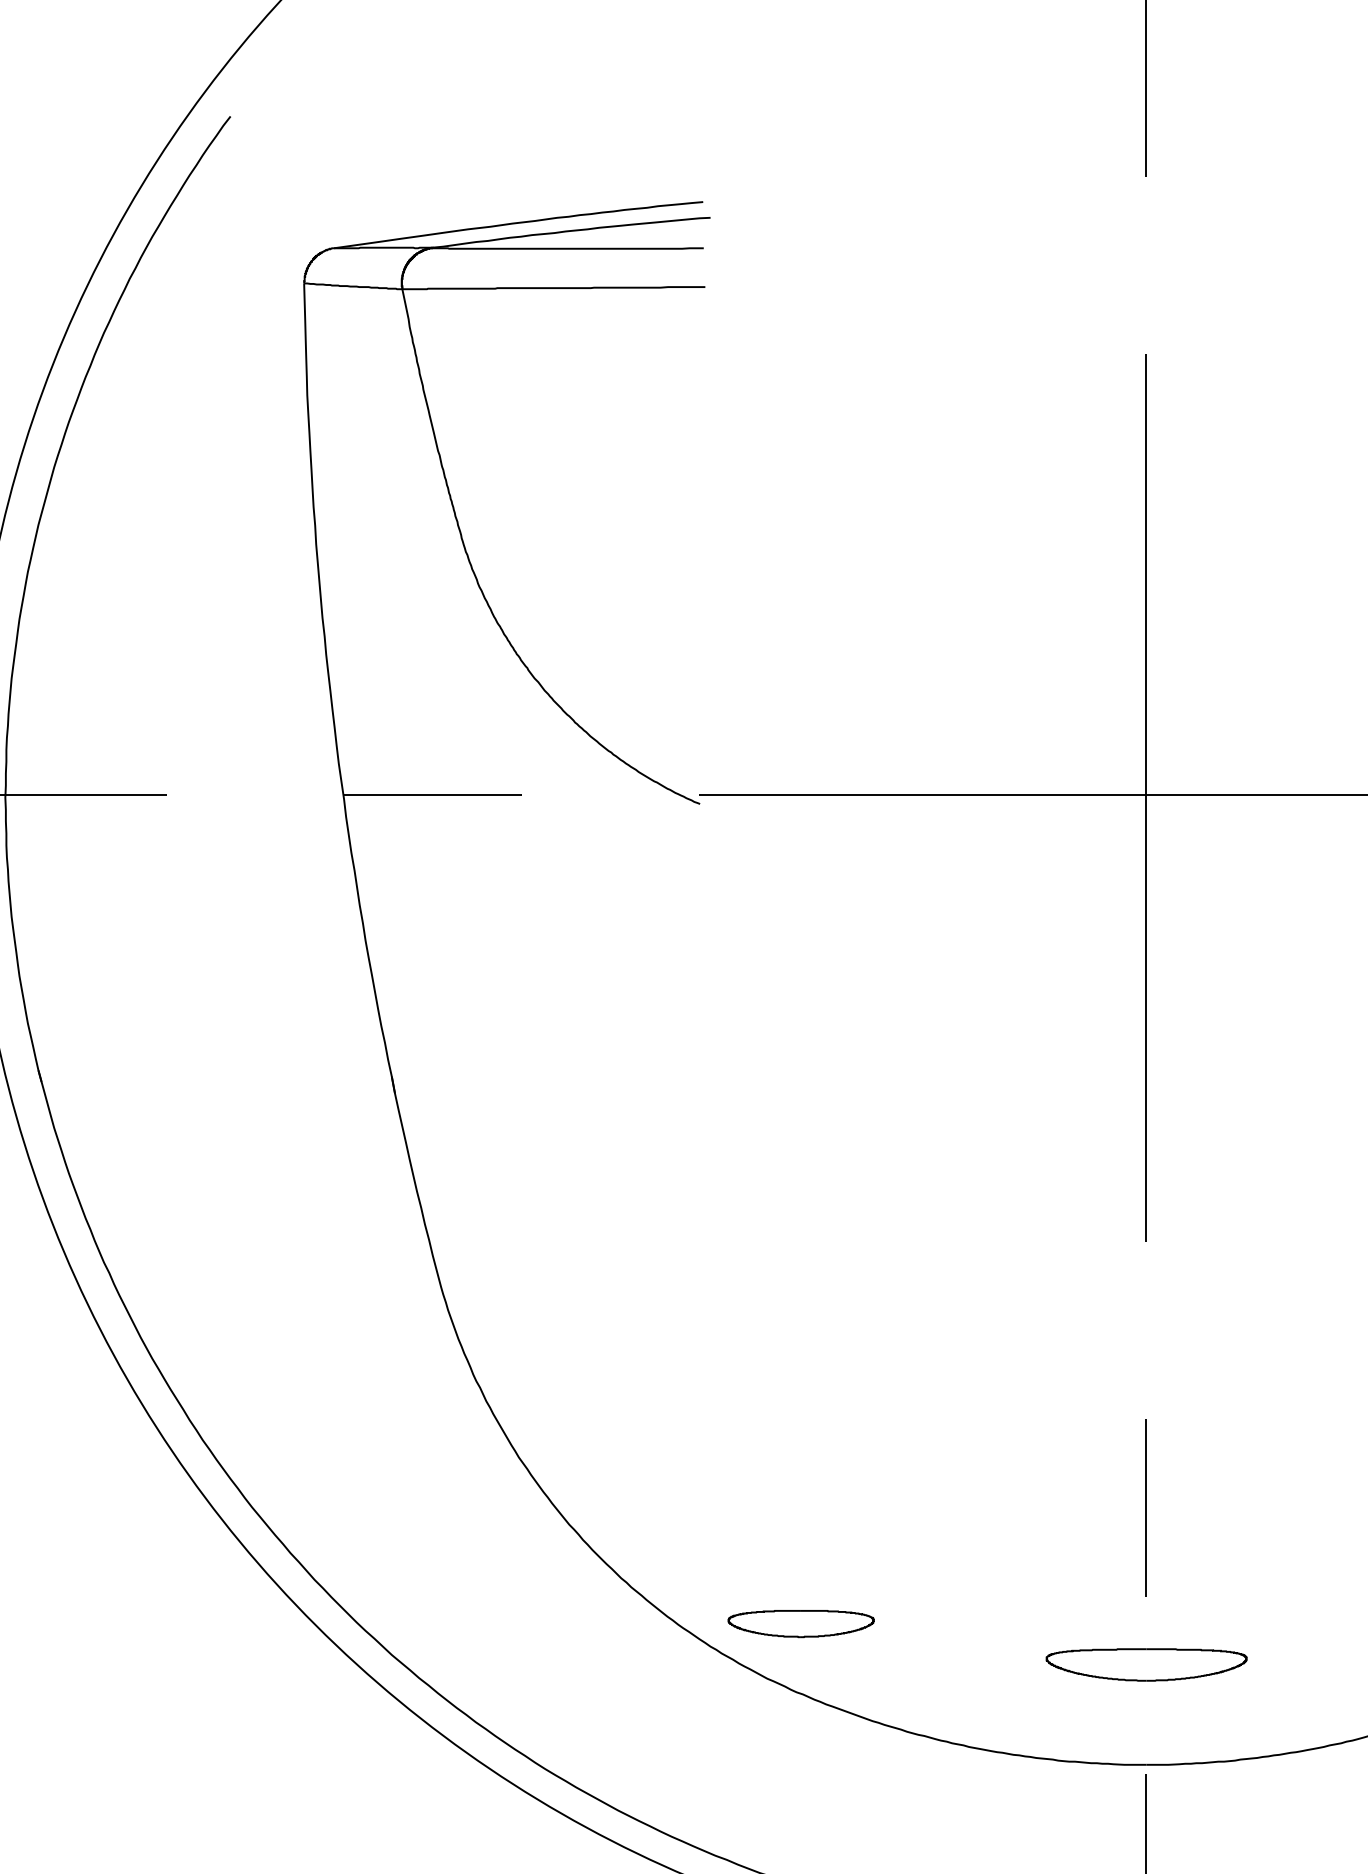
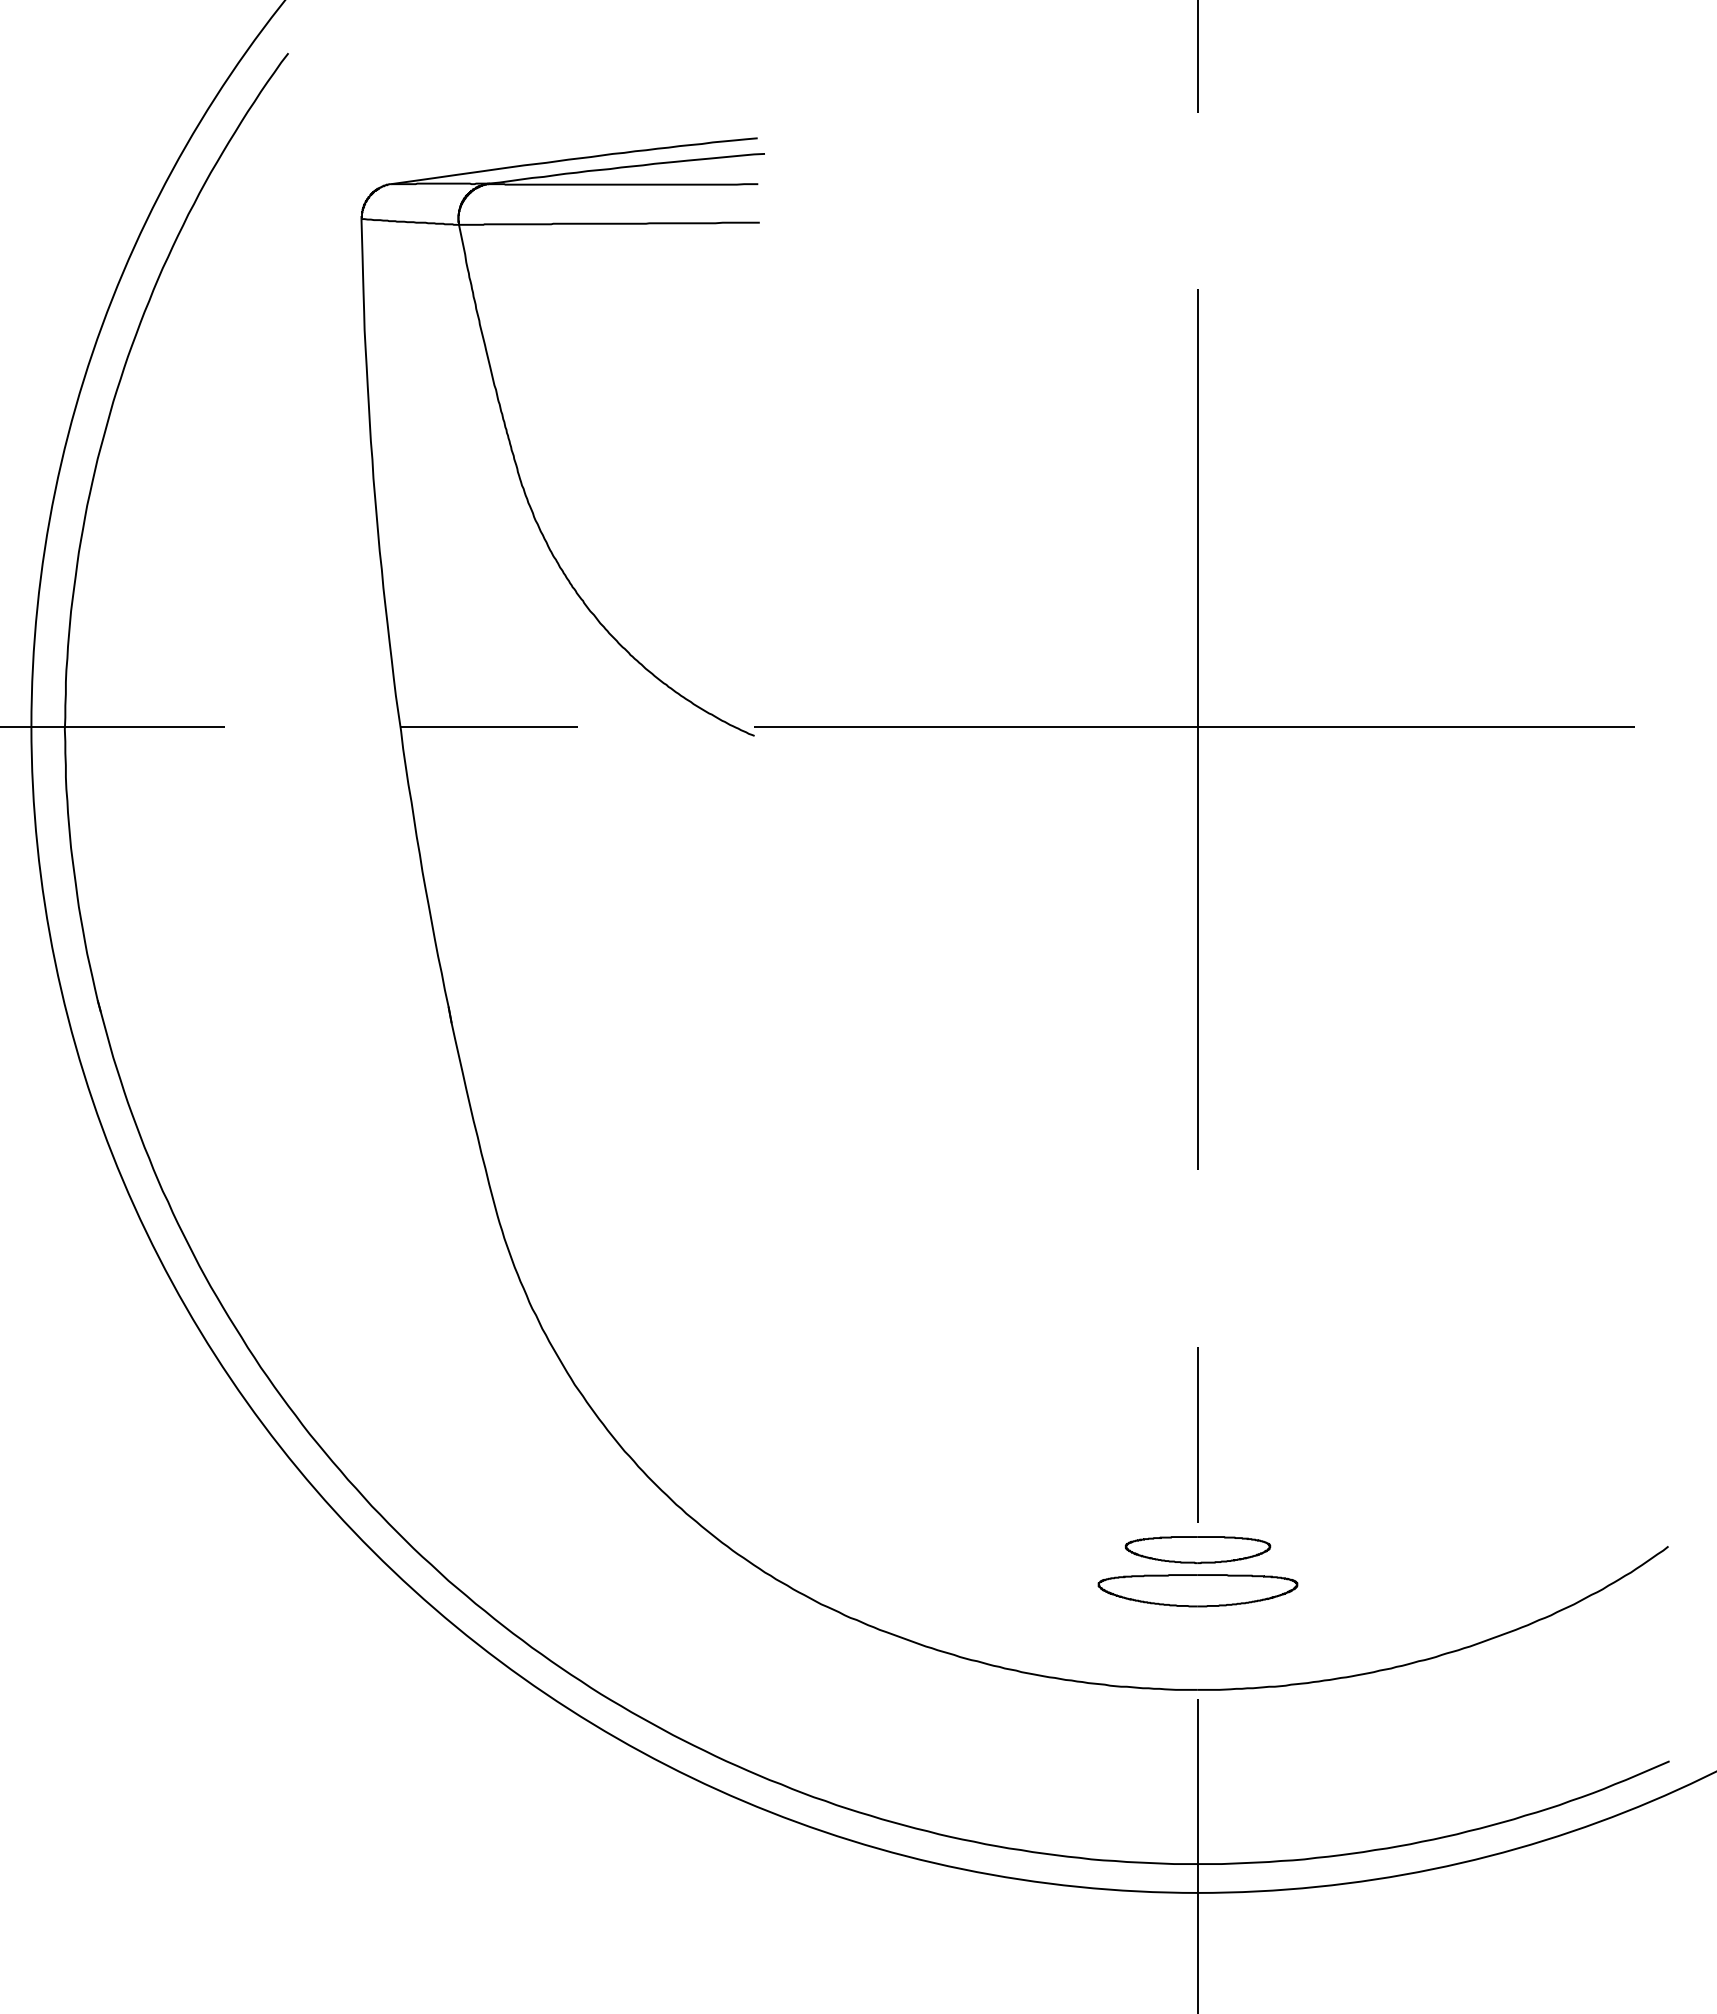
part: (800, 1623) -> (1197, 1549), moved

